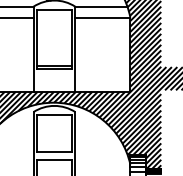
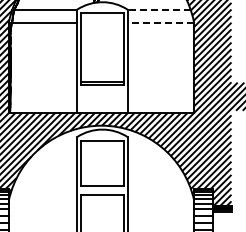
line: (101, 6) -> (159, 9), solid -> dashed
line: (102, 17) -> (160, 22), solid -> dashed

